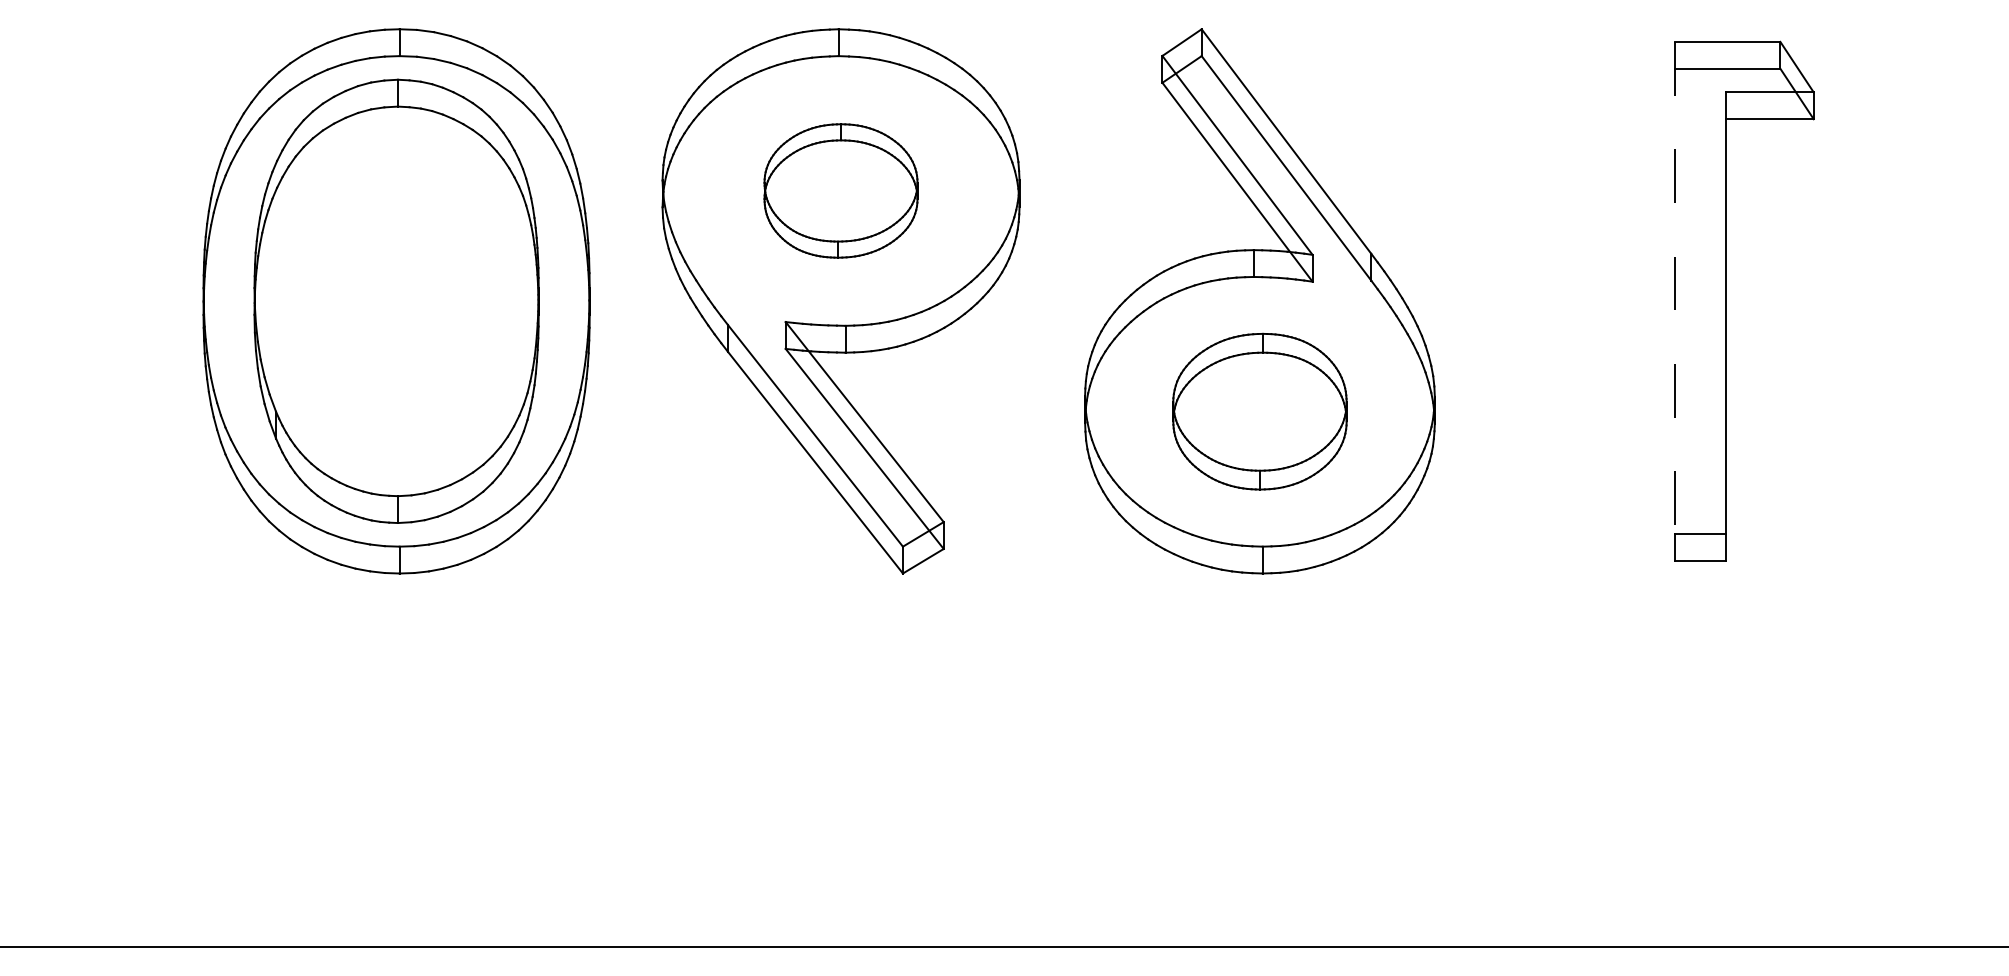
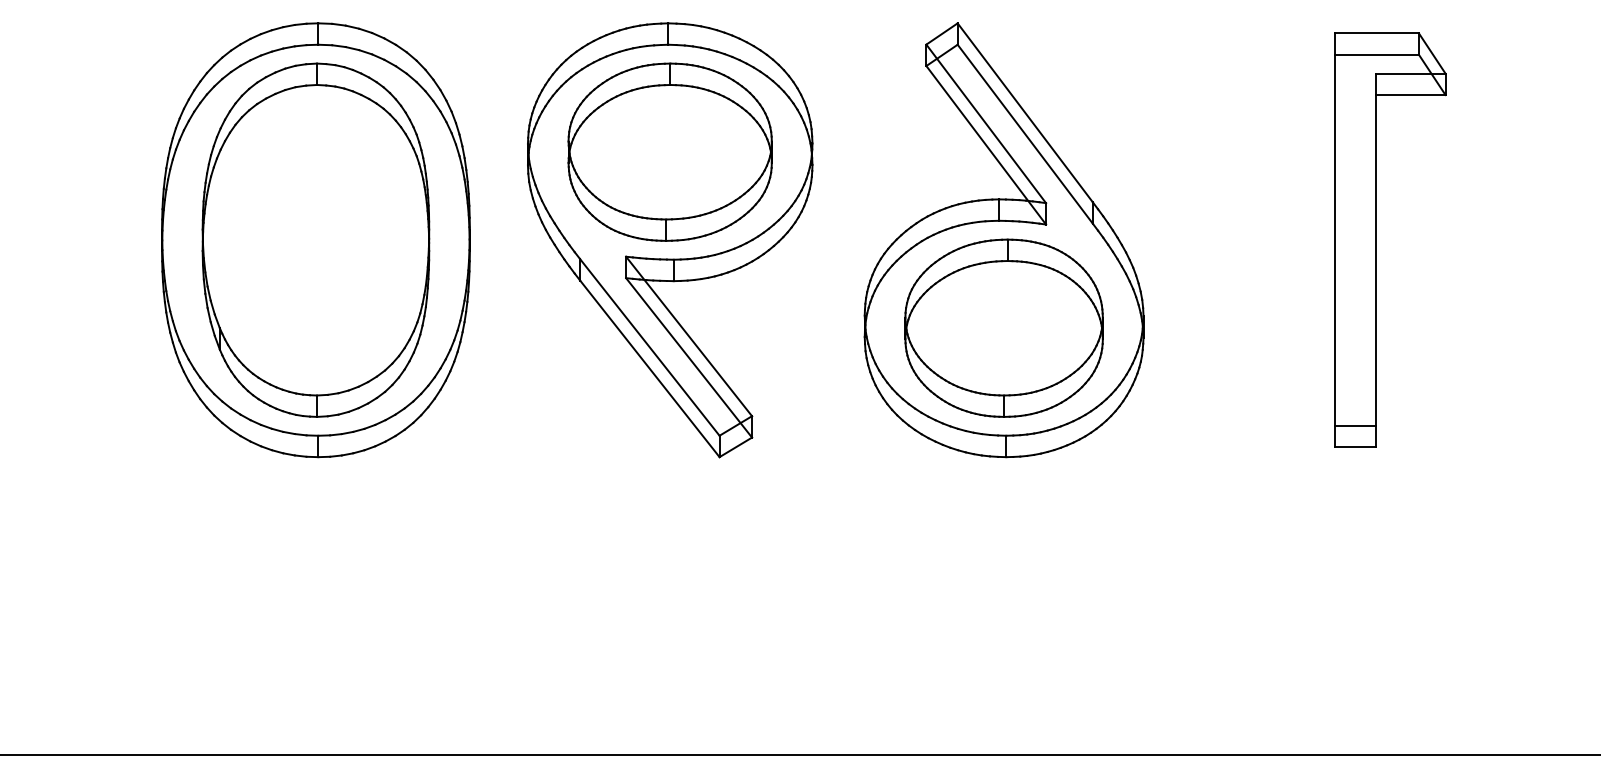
part: (840, 190) -> (669, 151), size x1.67
line: (1675, 288) -> (1335, 229), dashed -> solid
part: (1259, 411) -> (1003, 328), size x1.43

